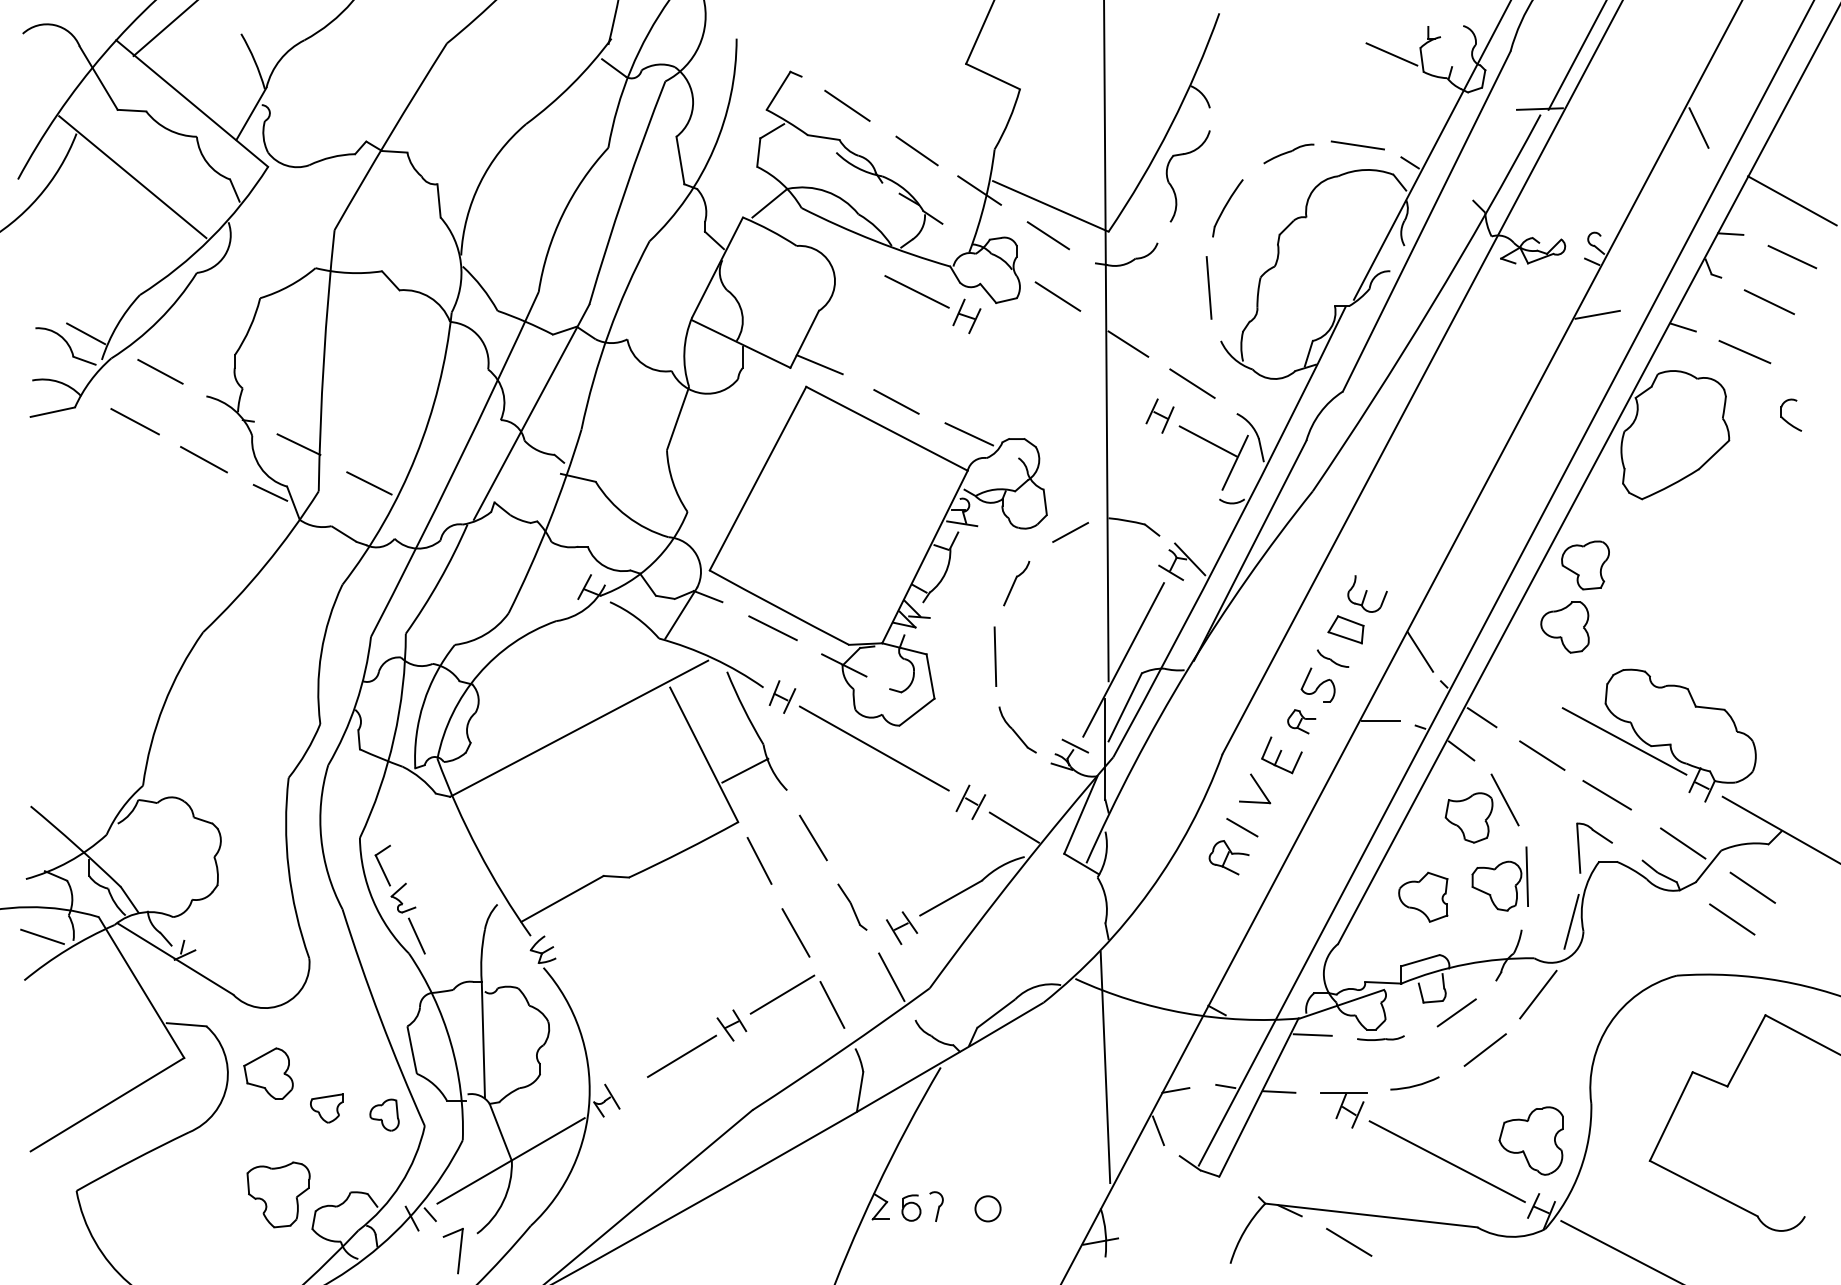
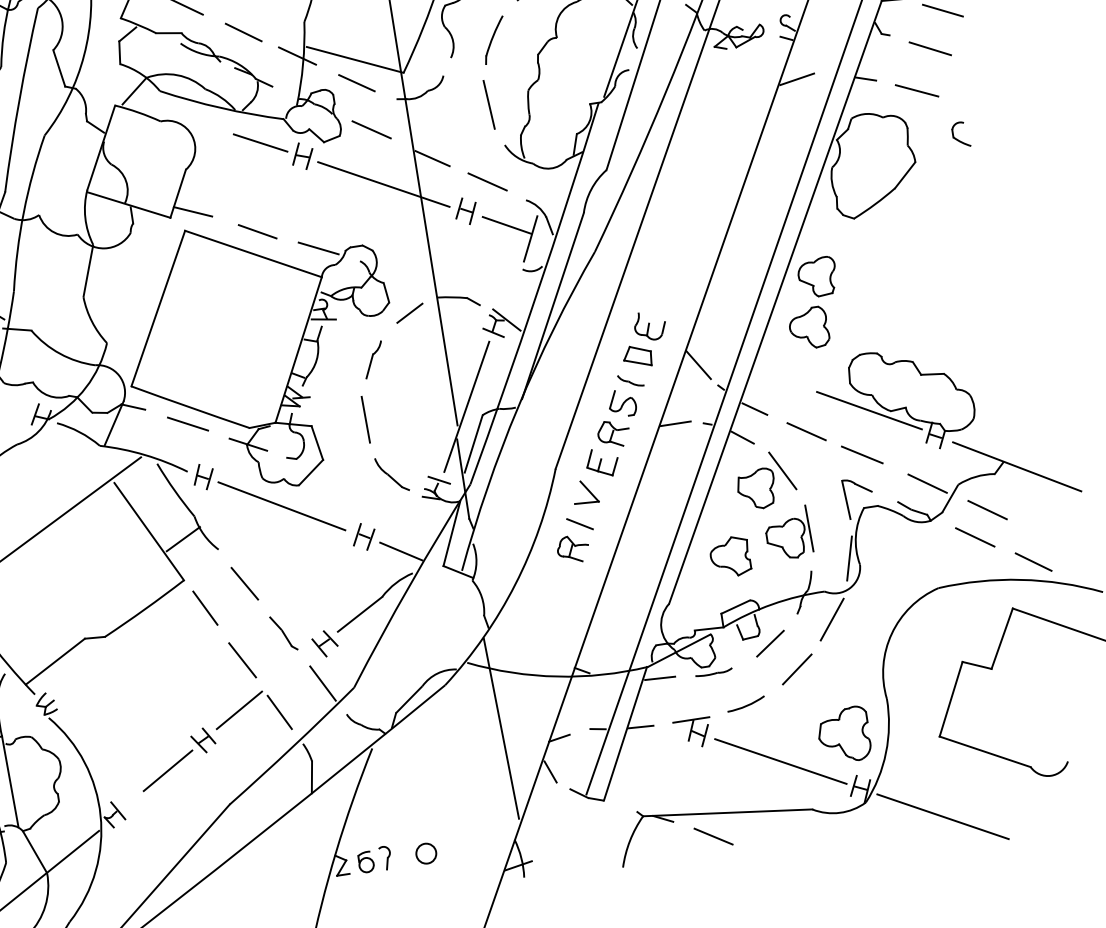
line: (1062, 366) -> (383, 184), added
part: (1301, 721) -> (613, 433), size x1.43
line: (1799, 961) -> (1033, 562), added

